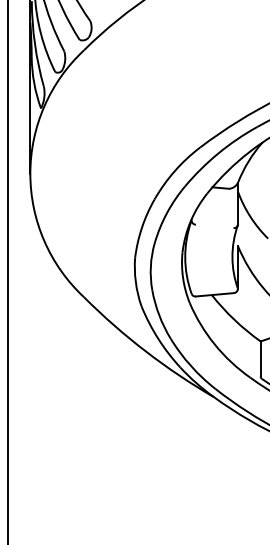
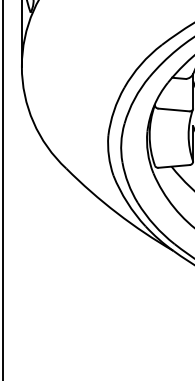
line: (214, 226) -> (173, 110), added

